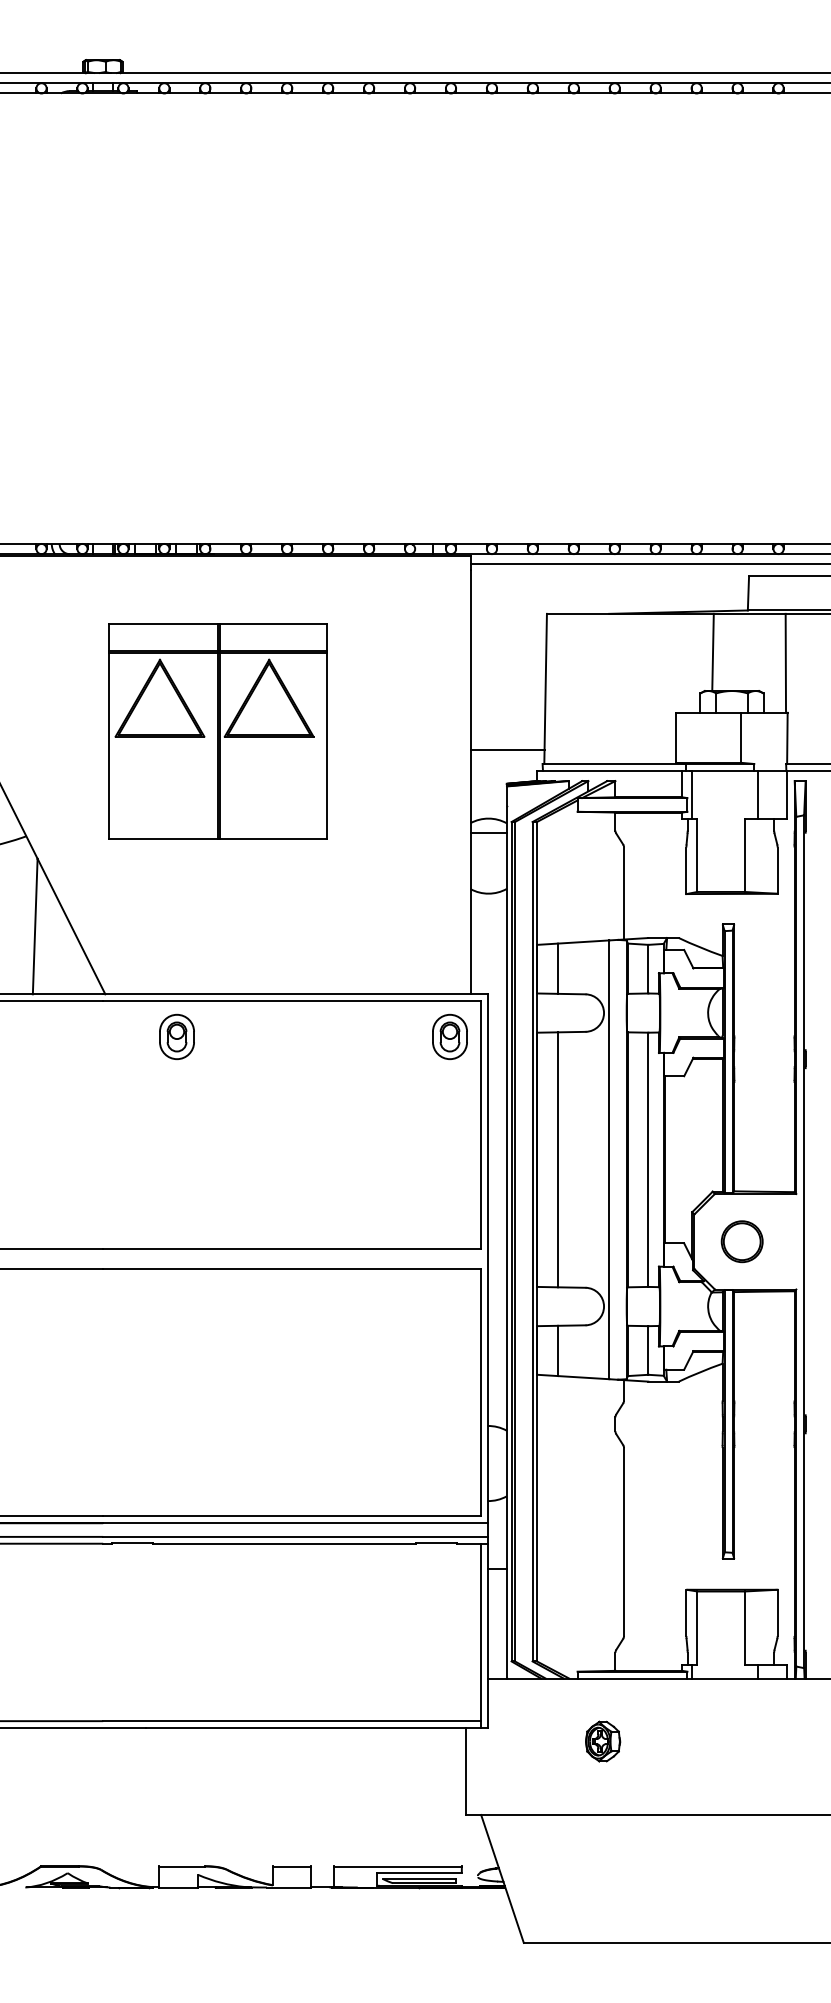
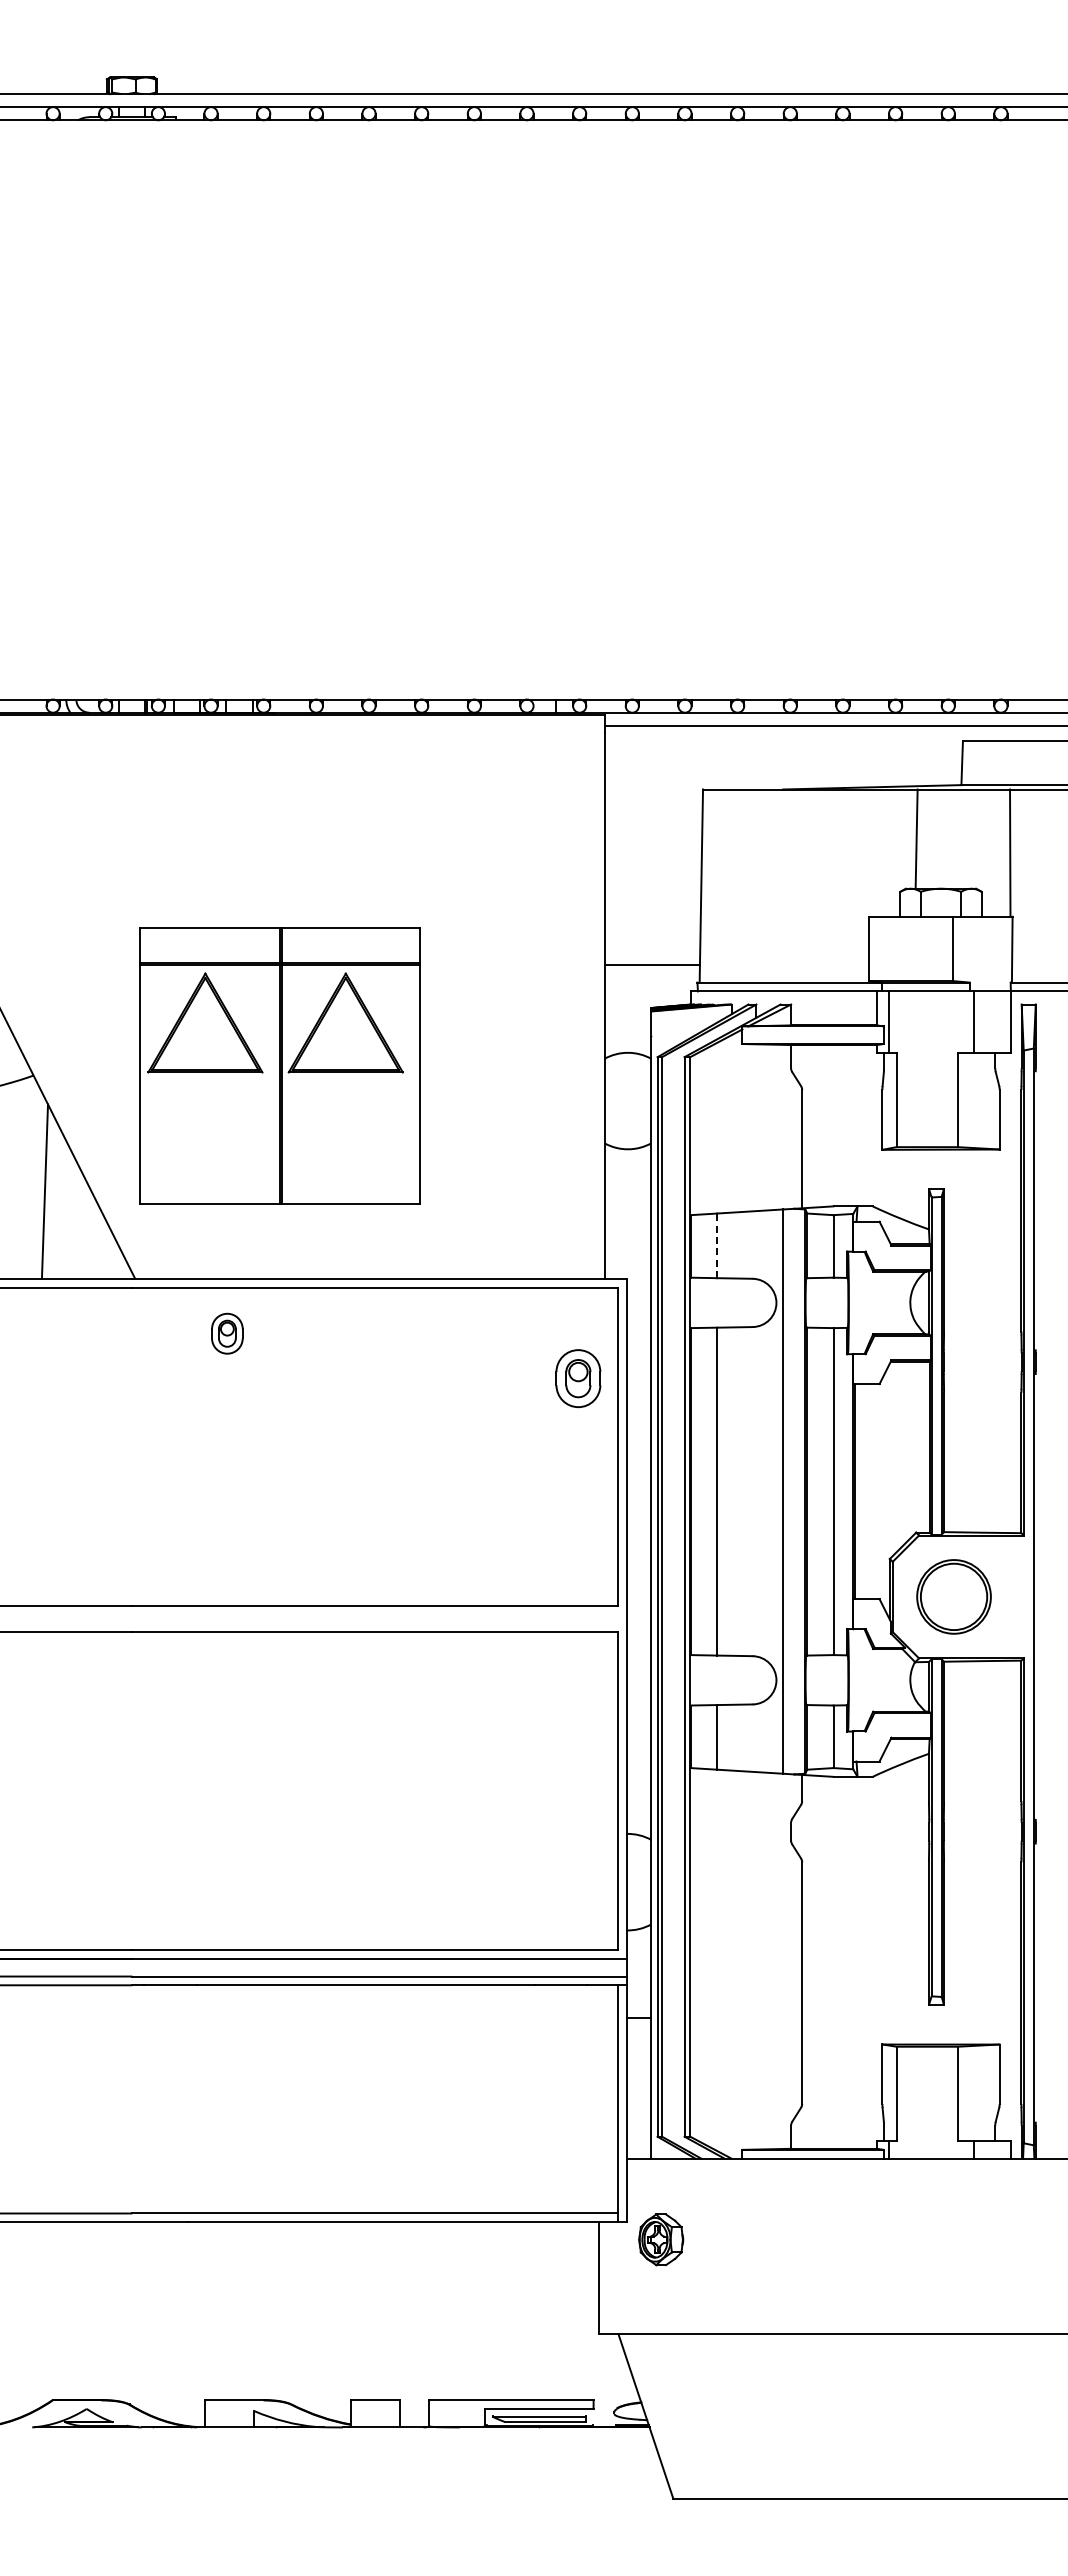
part: (217, 731) -> (279, 1065), moved
line: (488, 832) -> (627, 1070), removed
line: (558, 968) -> (717, 1245), solid -> dashed
part: (177, 1036) -> (227, 1333), size x0.7
part: (450, 1036) -> (578, 1378), moved
part: (742, 1241) -> (954, 1596), size x1.4
part: (603, 1741) -> (661, 2239), moved

